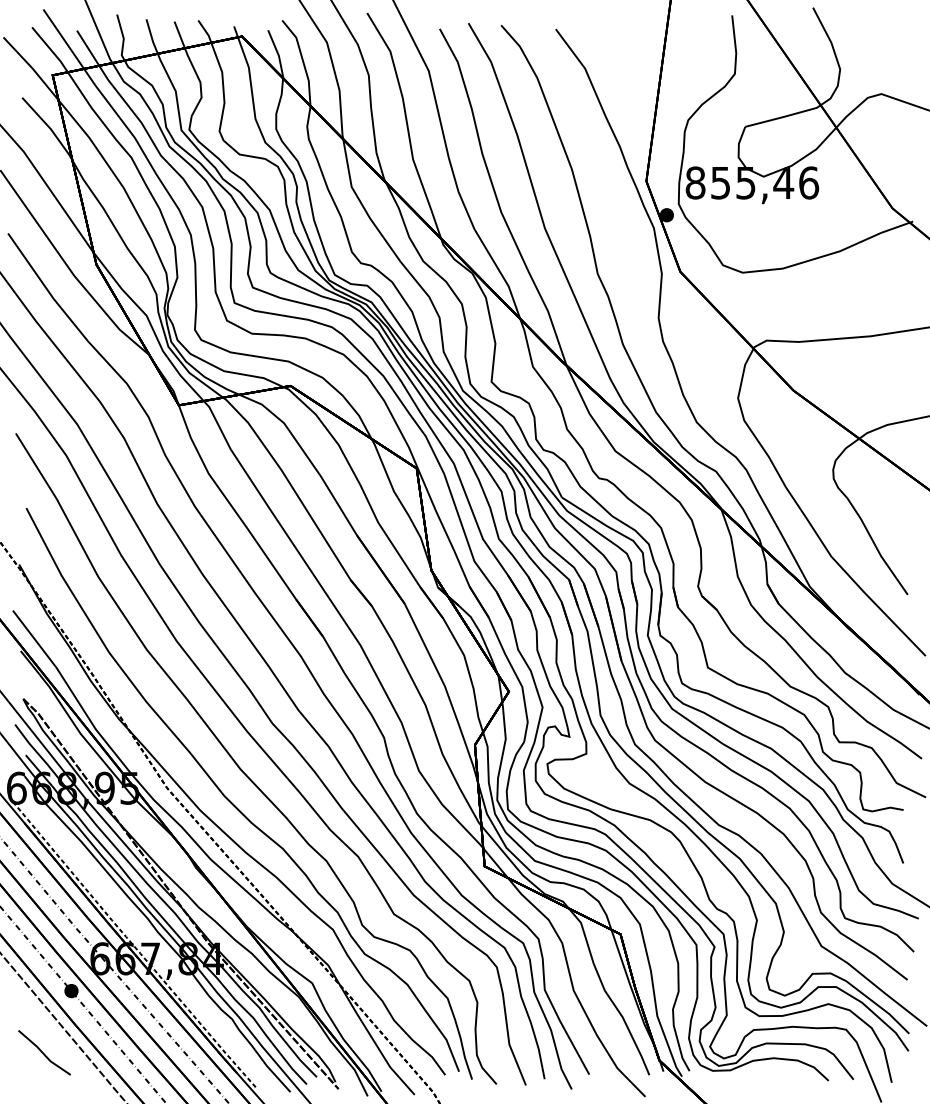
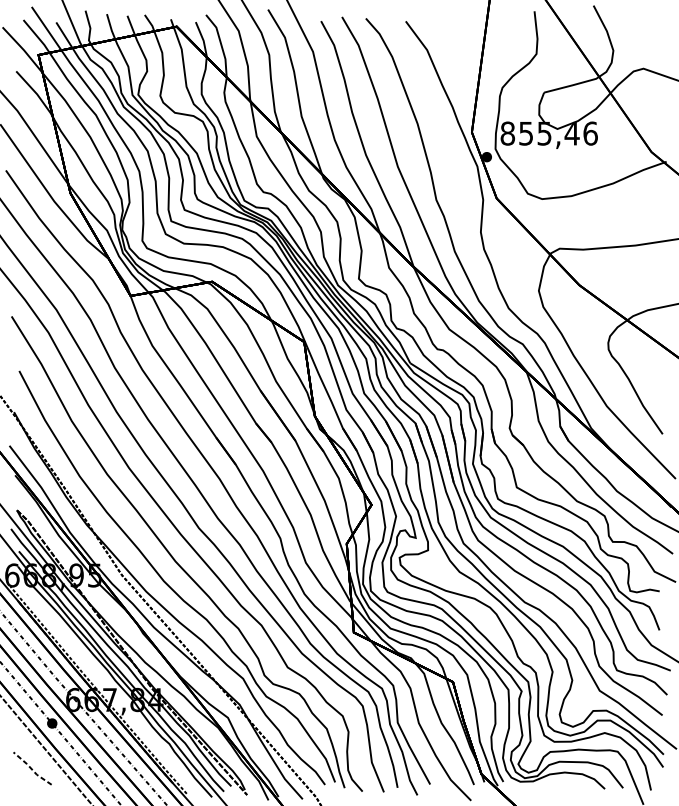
line: (43, 1053) -> (31, 769), solid -> dashed

